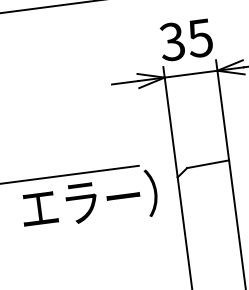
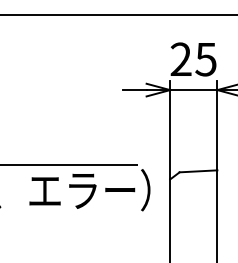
text: (171, 41) -> (180, 59), 35 -> 25

